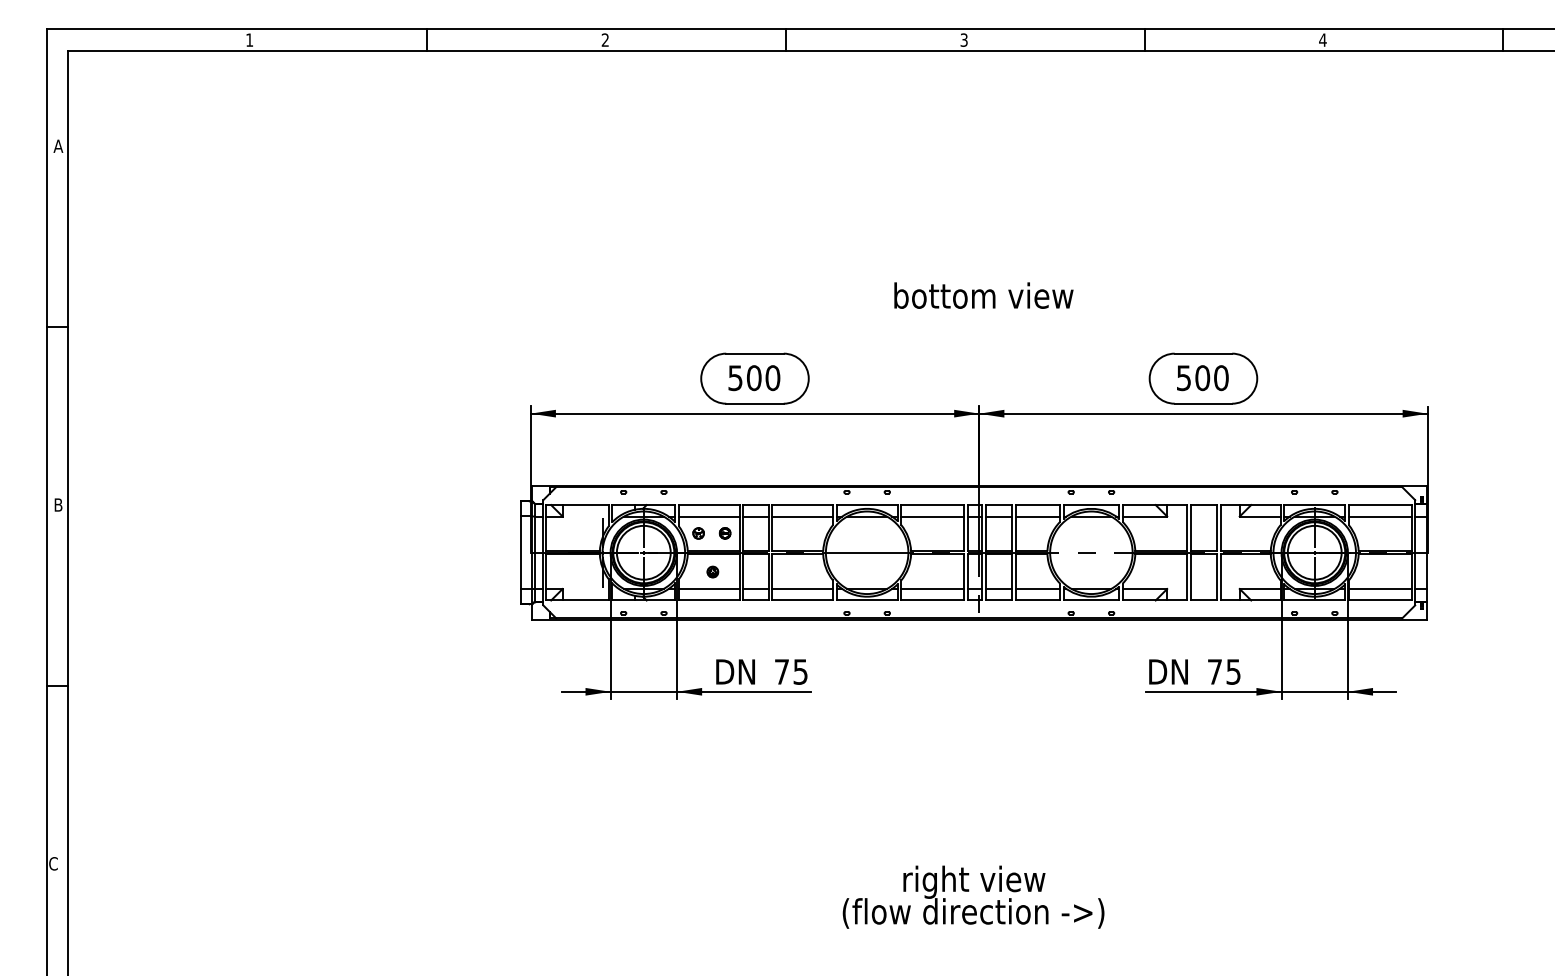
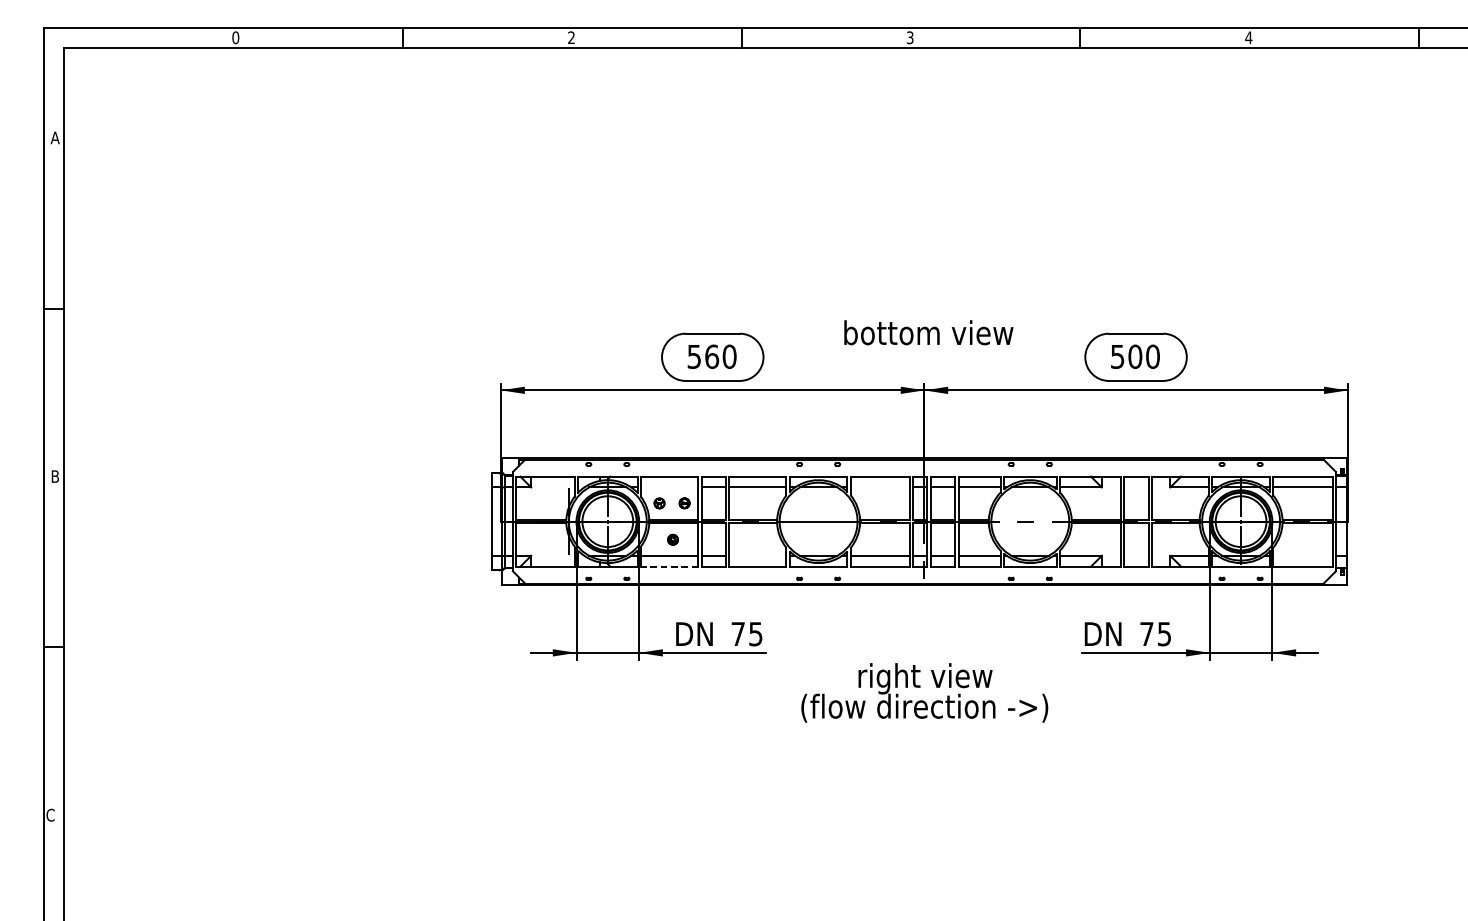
text: (249, 39) -> (235, 37), 1 -> 0
text: (983, 295) -> (928, 332), moved
text: (754, 377) -> (712, 356), 500 -> 560
line: (708, 516) -> (668, 487), removed
line: (932, 516) -> (880, 487), removed
line: (802, 589) -> (757, 556), removed
line: (1379, 589) -> (1302, 556), removed
line: (708, 600) -> (668, 566), solid -> dashed
text: (973, 896) -> (924, 692), moved

